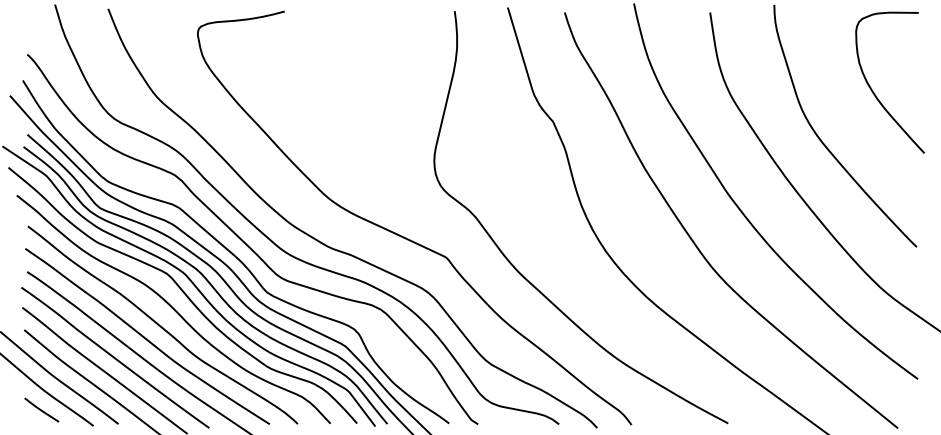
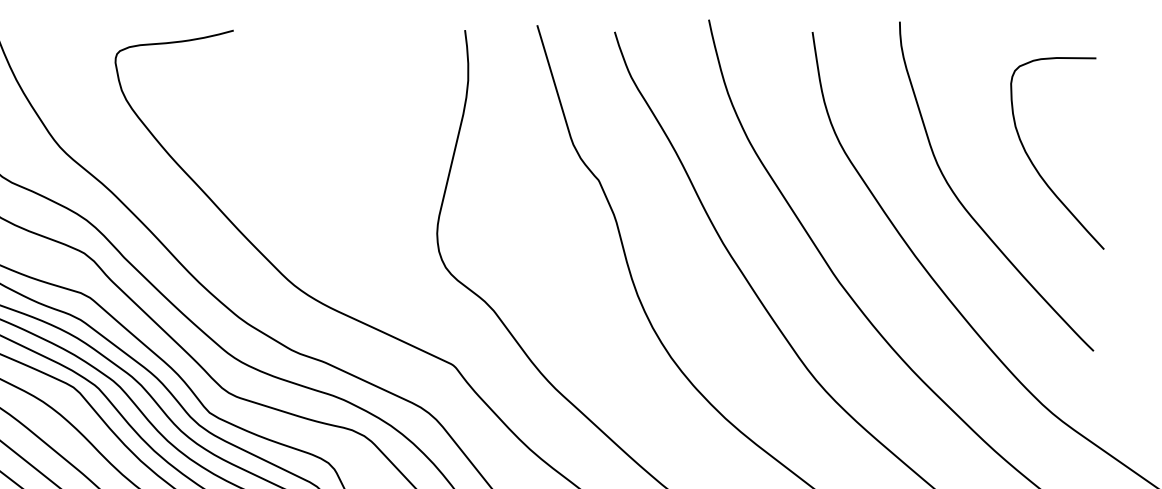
curve: (874, 92) -> (1036, 166), moved

